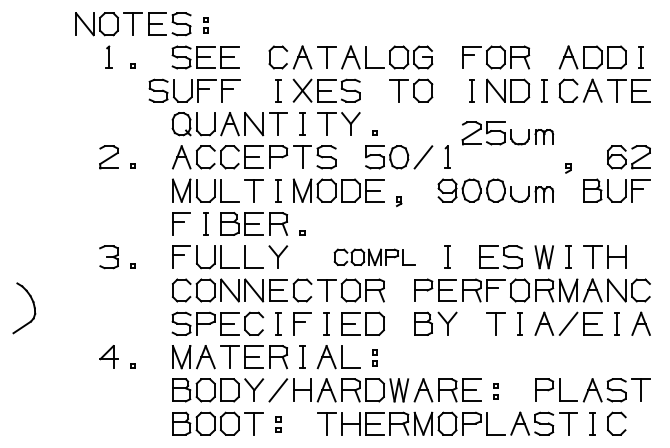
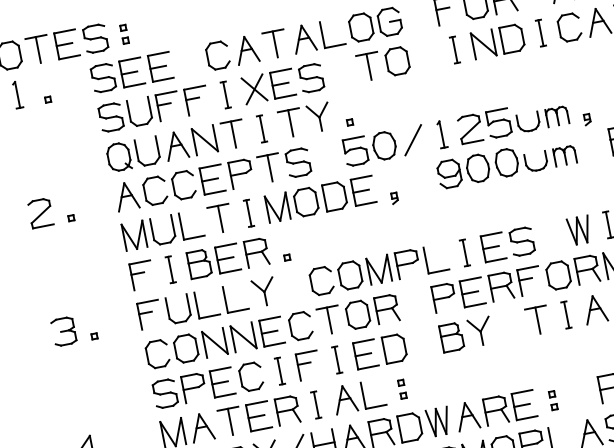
part: (194, 90) -> (153, 108), moved
part: (507, 133) -> (512, 120), moved
part: (374, 257) -> (378, 270), size x1.43
part: (500, 257) -> (507, 244), moved

